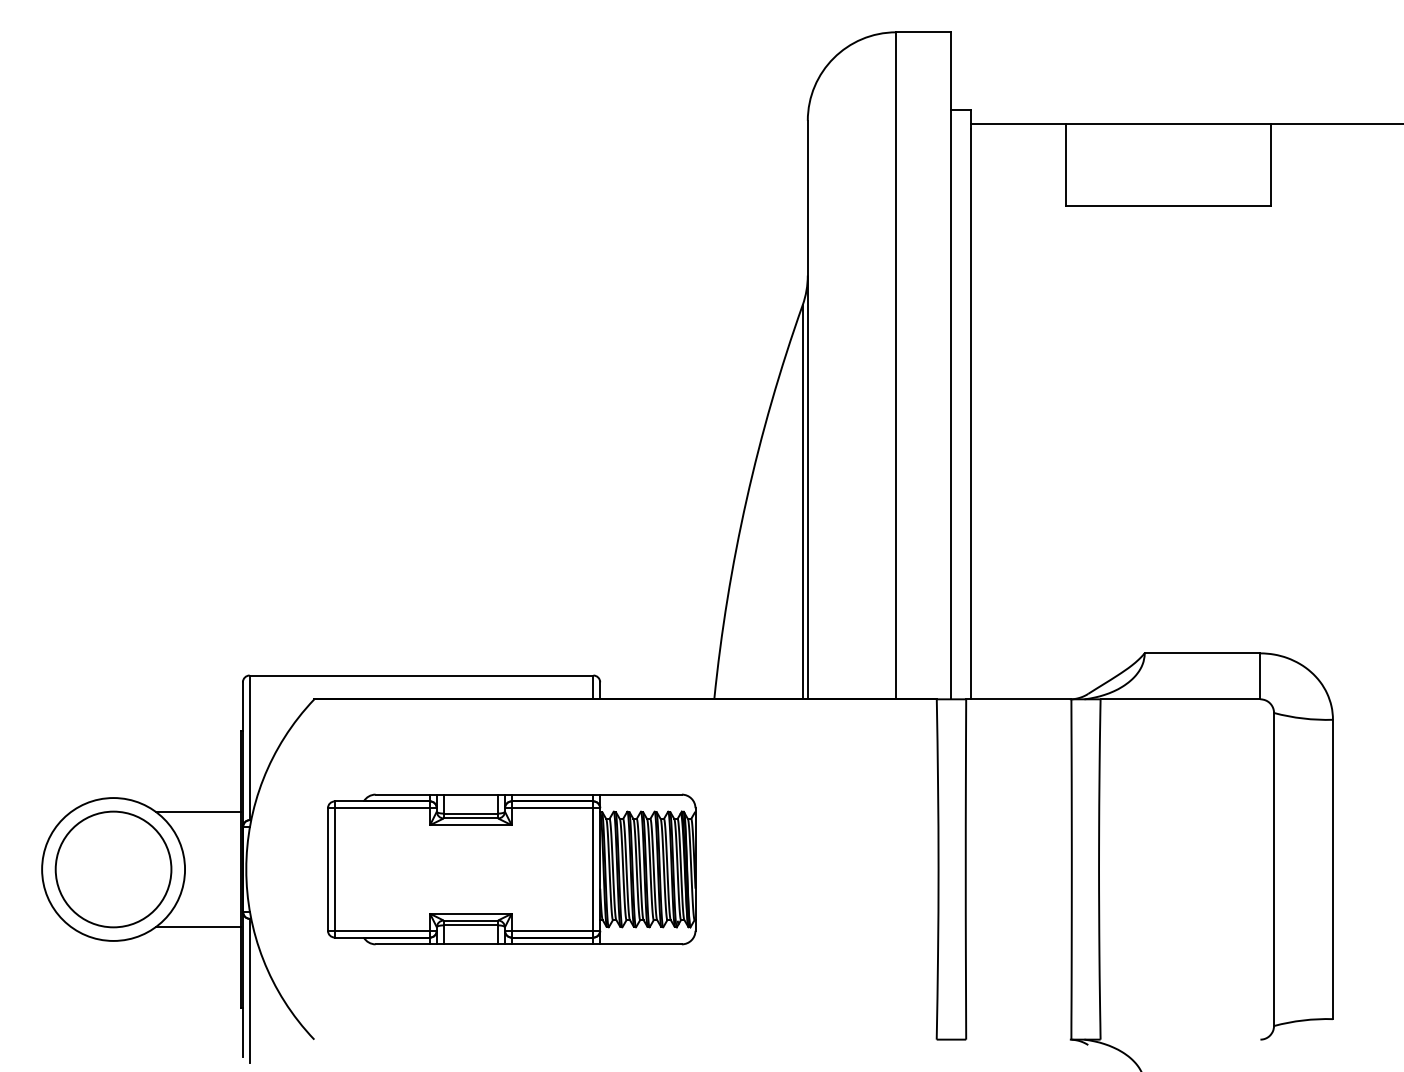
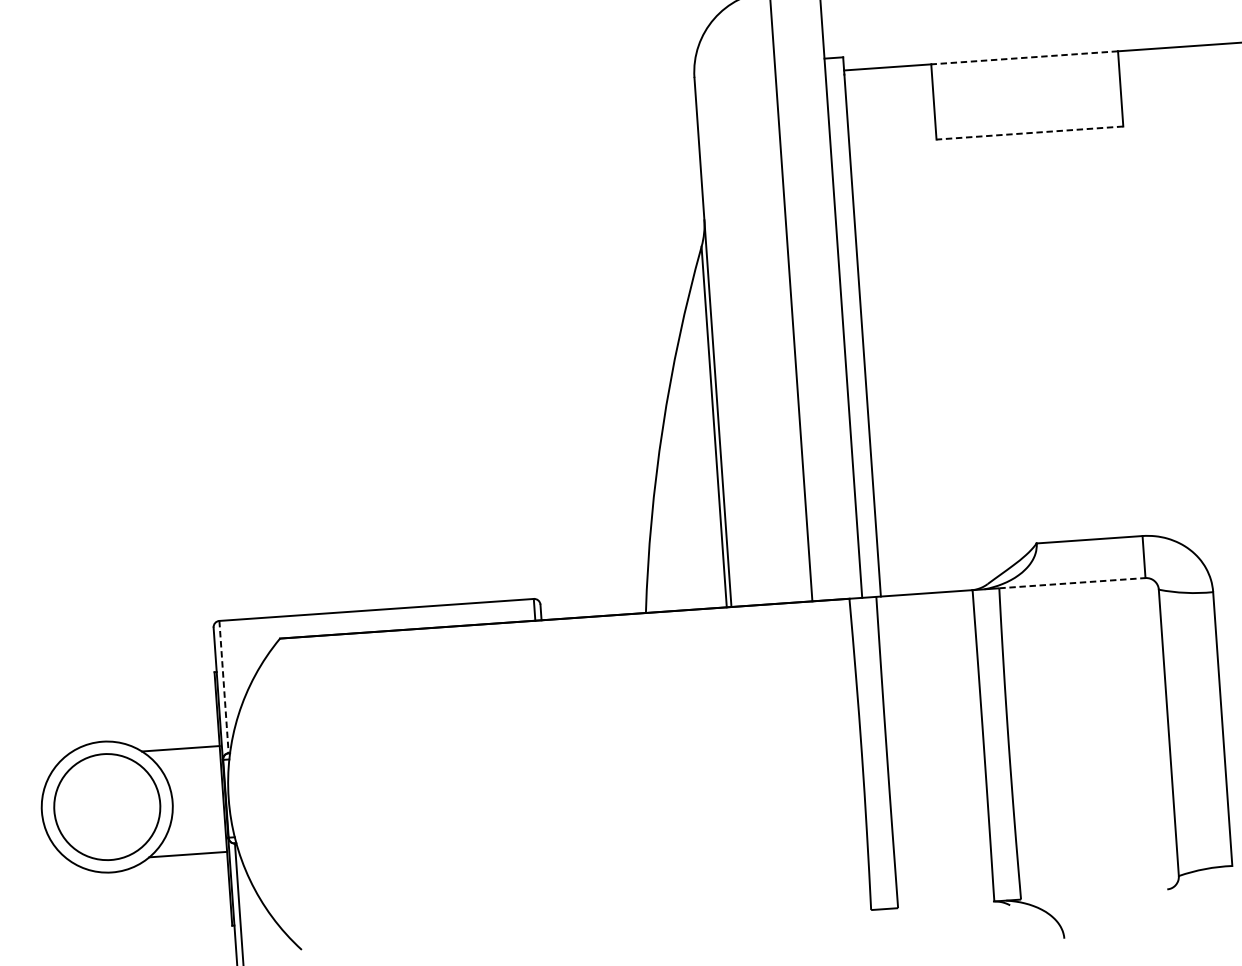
line: (1168, 124) -> (1024, 58), solid -> dashed
line: (1168, 206) -> (1029, 133), solid -> dashed
line: (1180, 699) -> (1072, 583), solid -> dashed
line: (249, 748) -> (223, 687), solid -> dashed
part: (511, 869) -> (471, 781), removed

